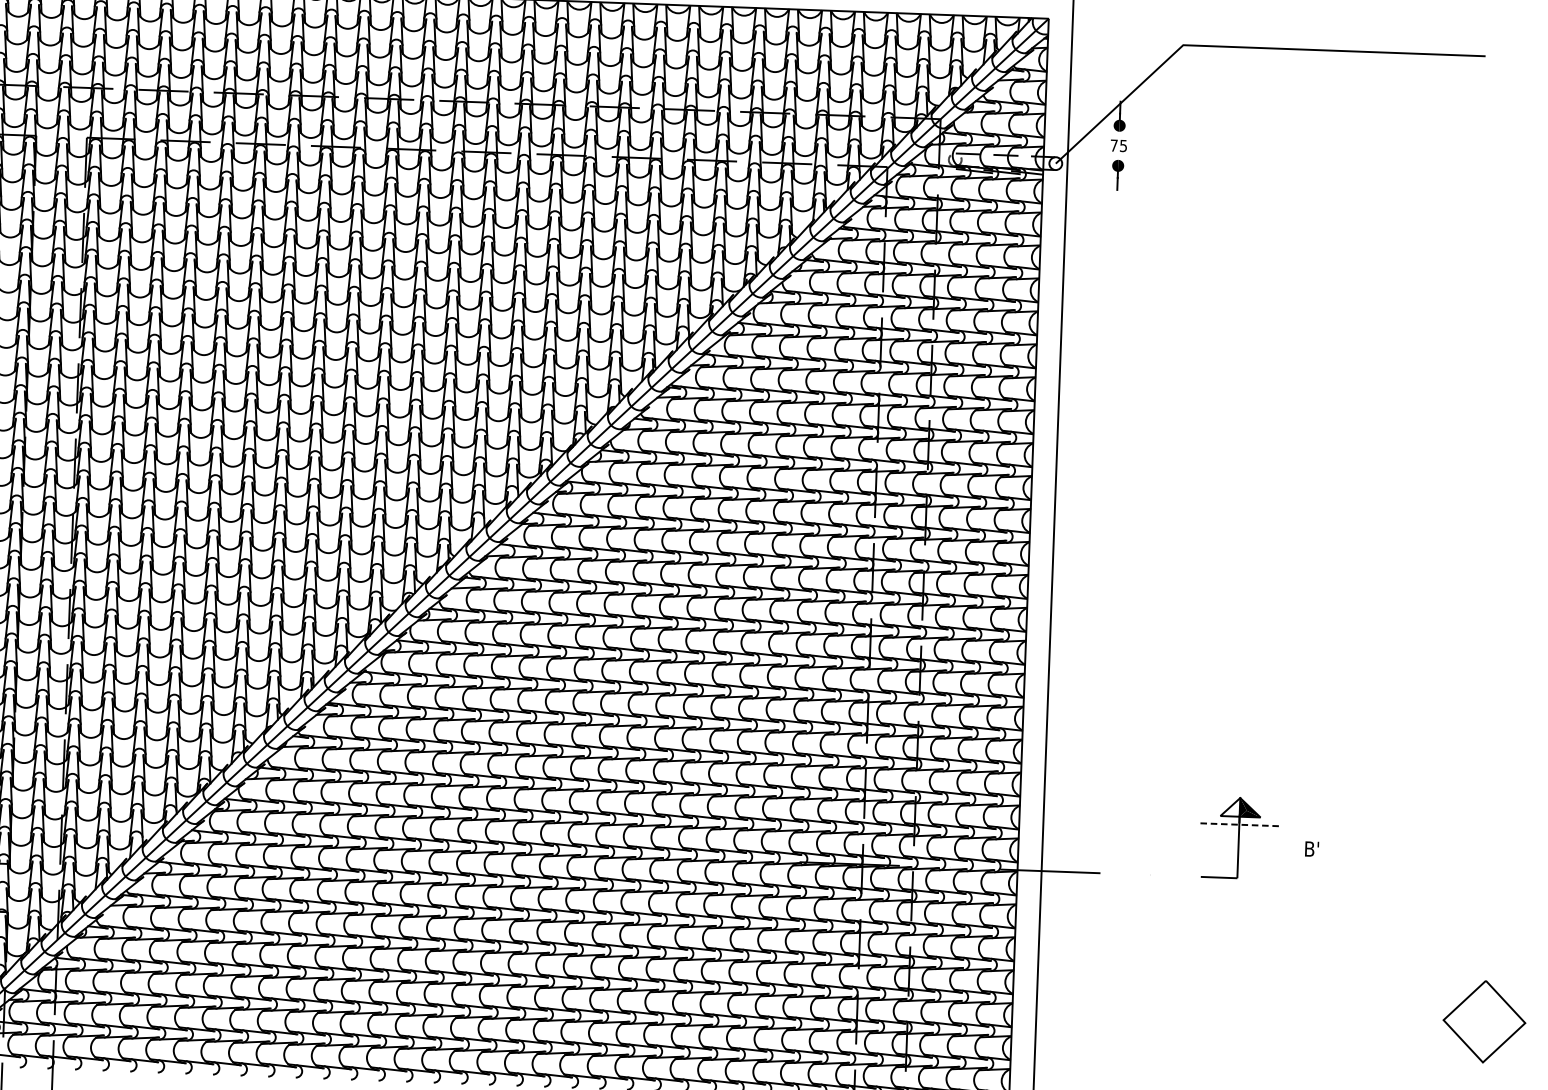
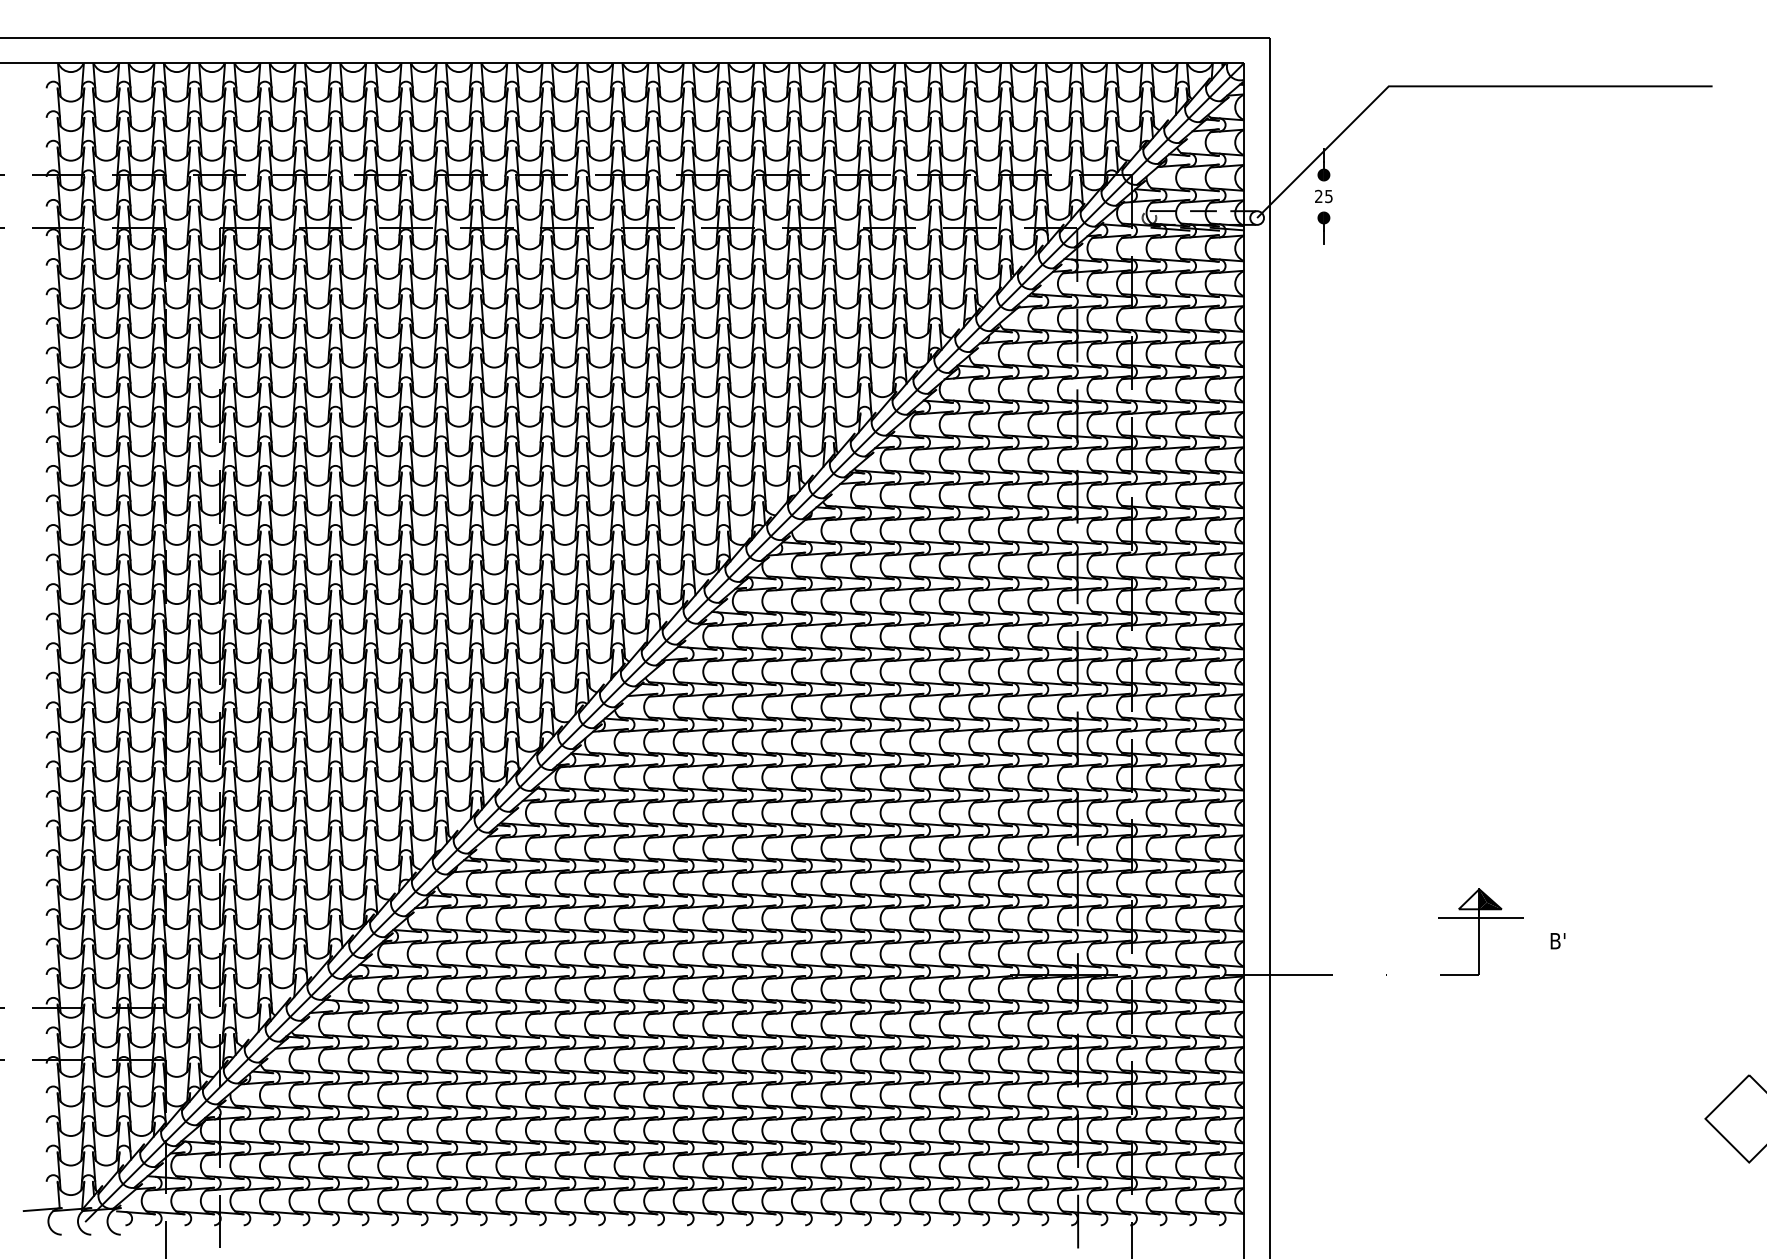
text: (1113, 144) -> (1318, 195), 75 -> 25
line: (1241, 824) -> (1481, 917), dashed -> solid

